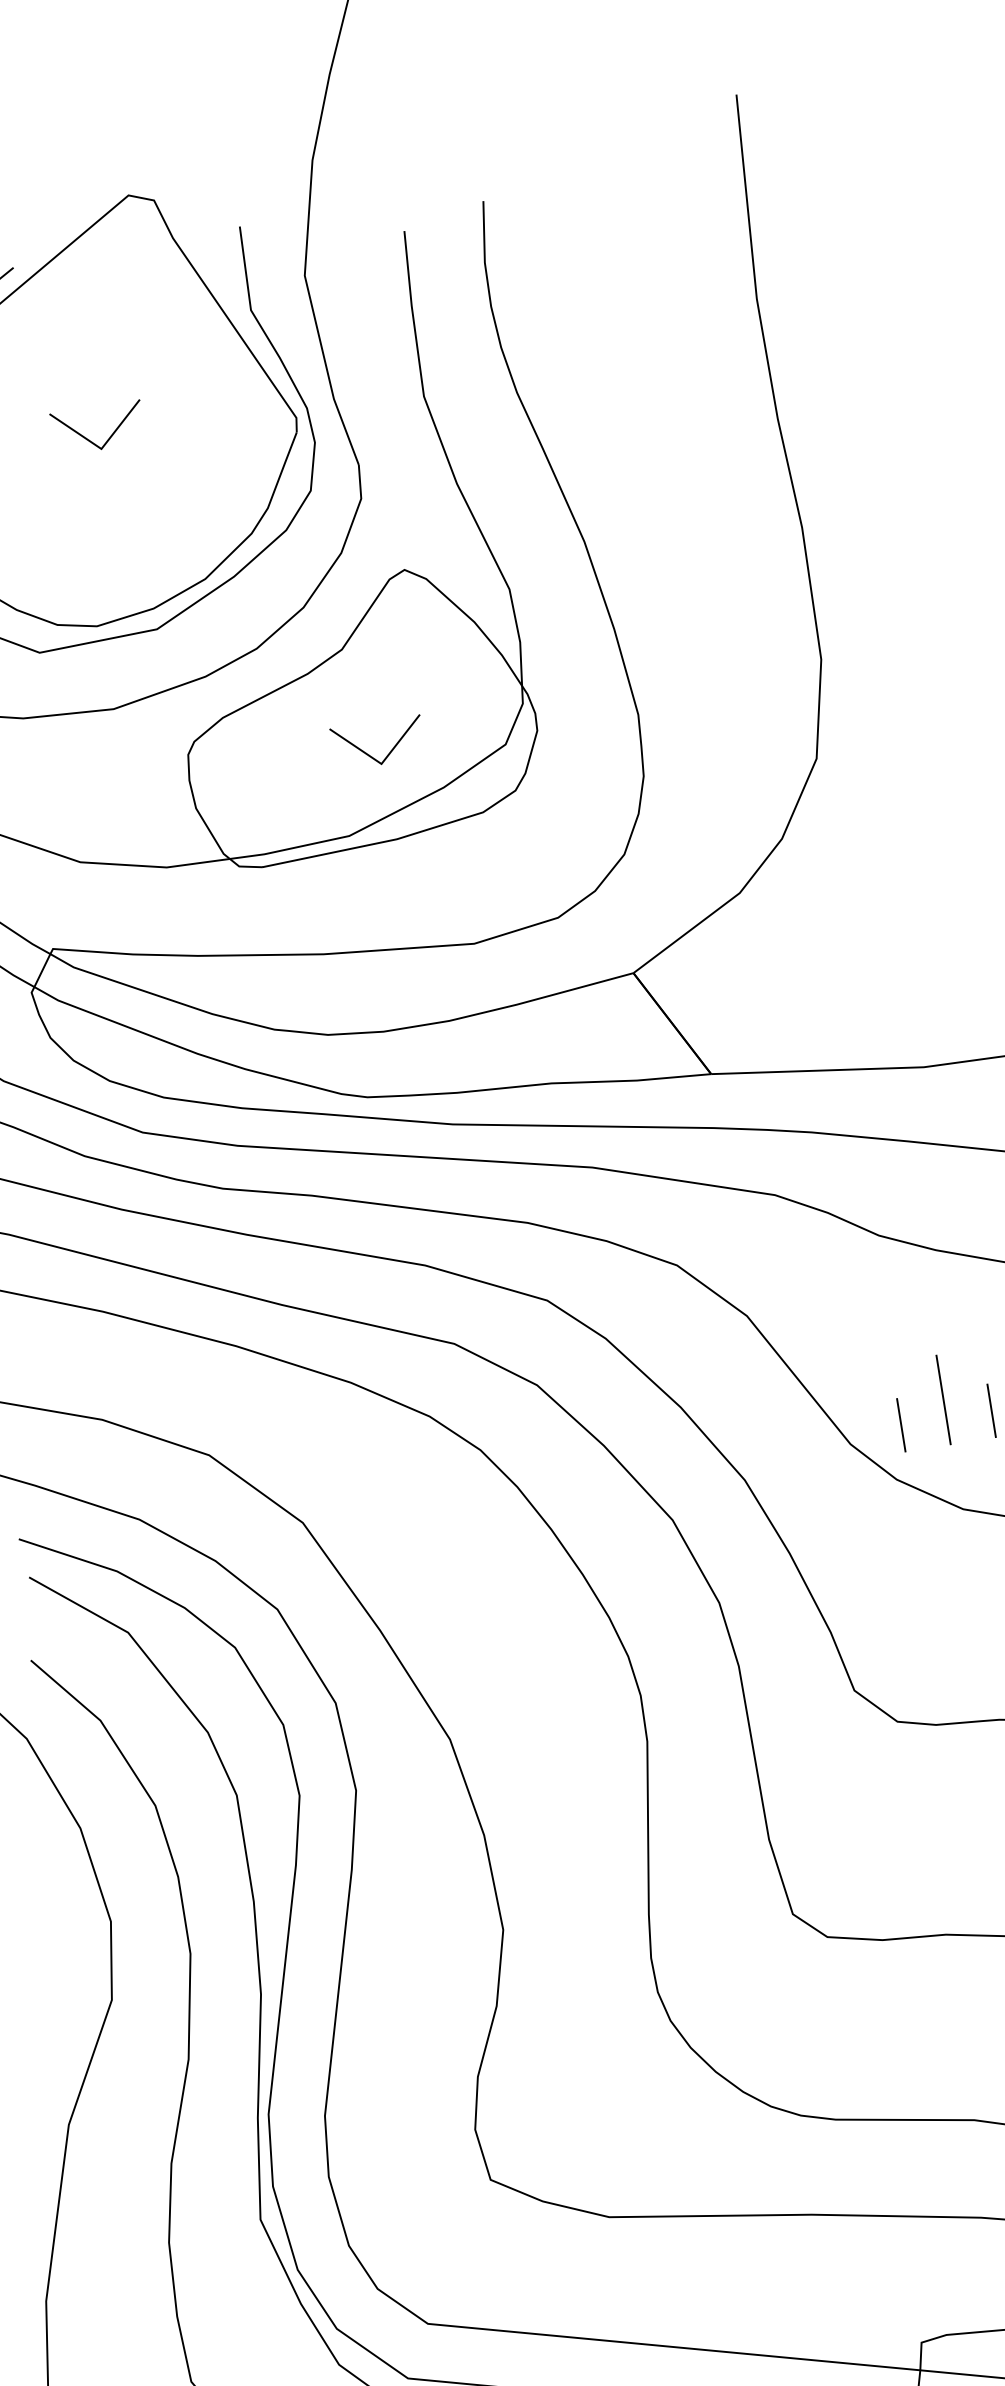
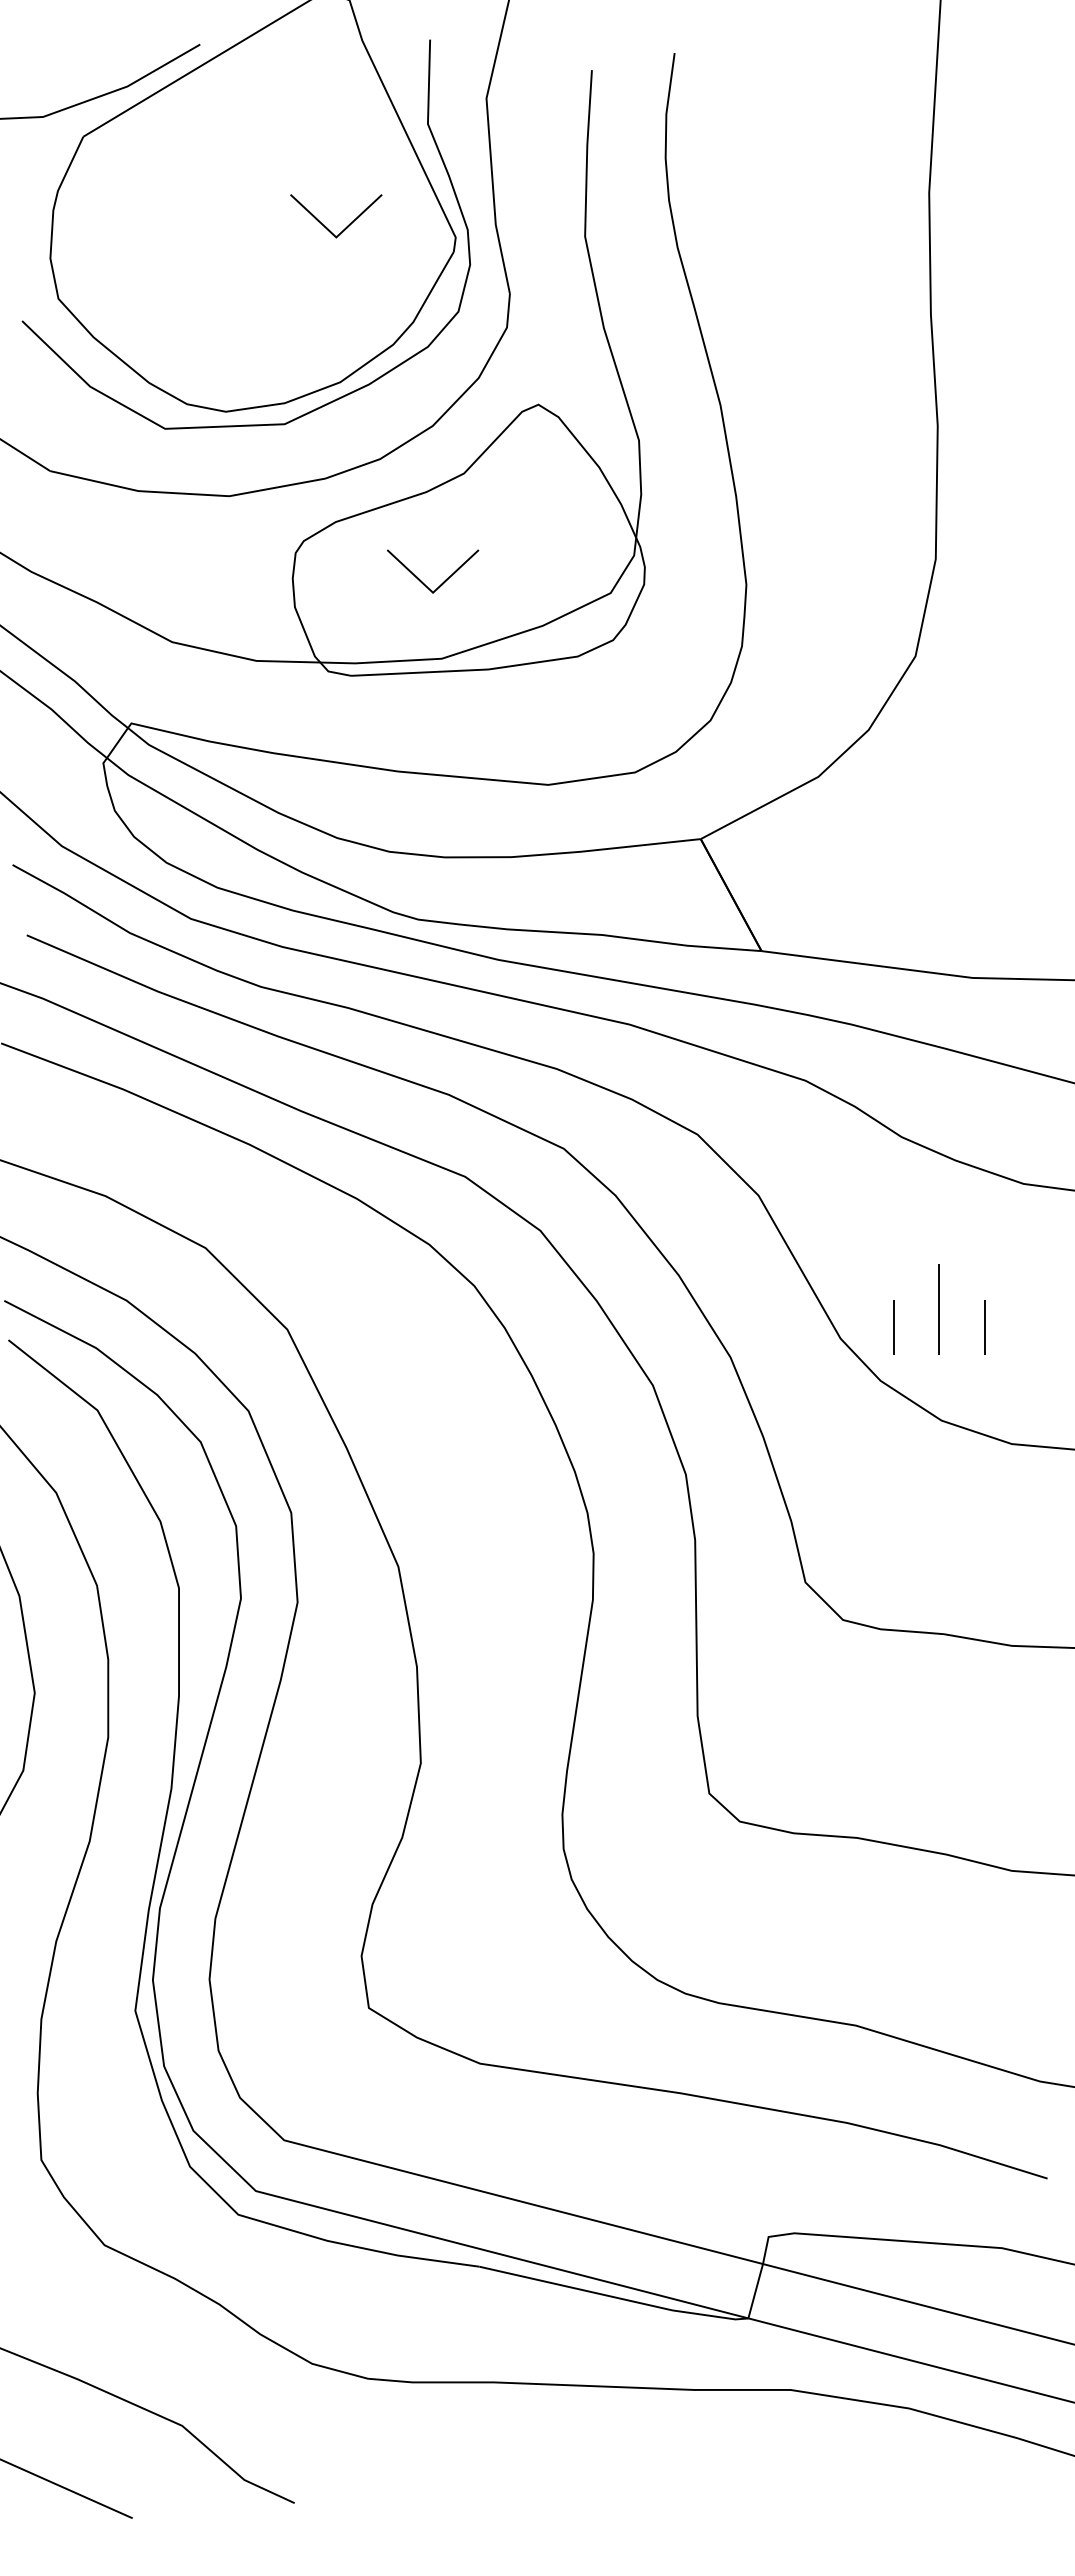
part: (90, 439) -> (326, 226), moved
part: (369, 754) -> (422, 581), moved

